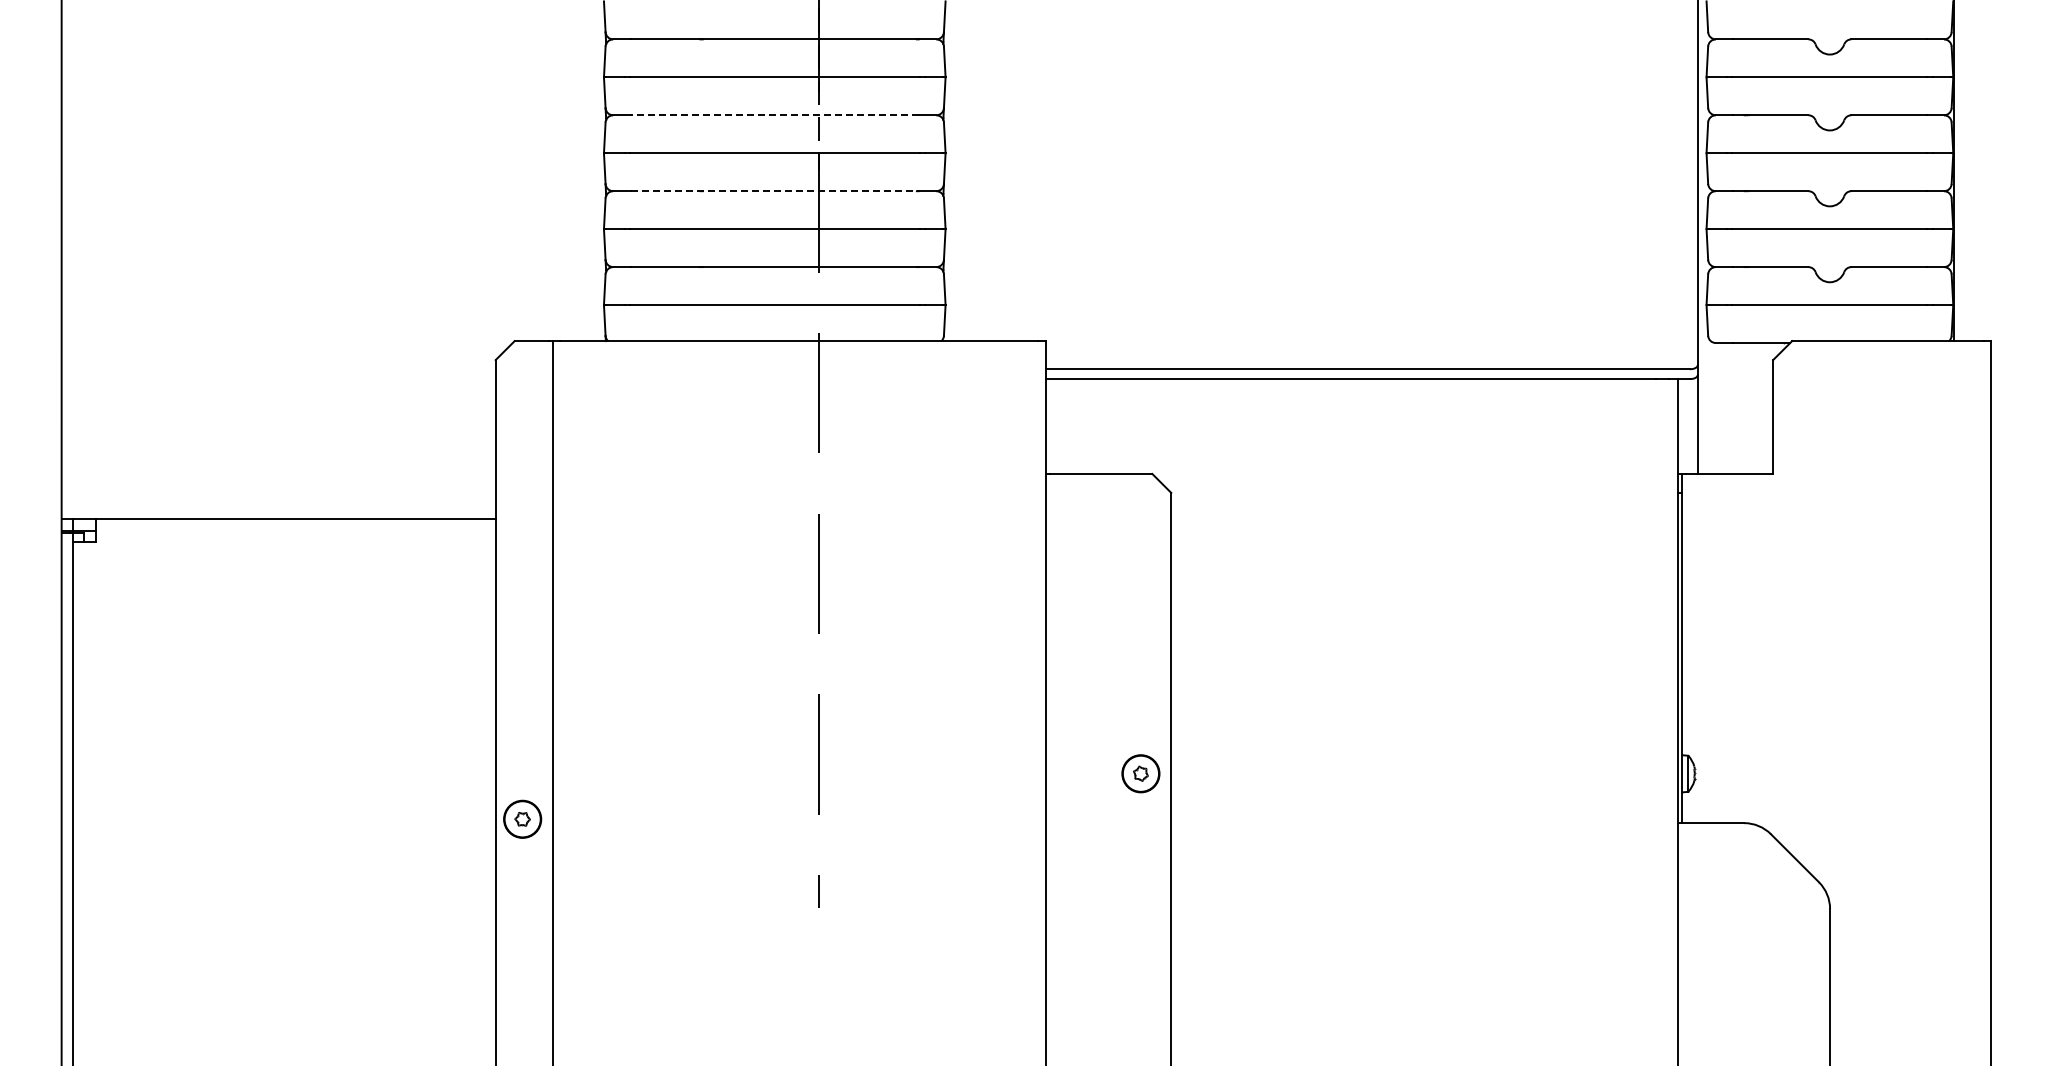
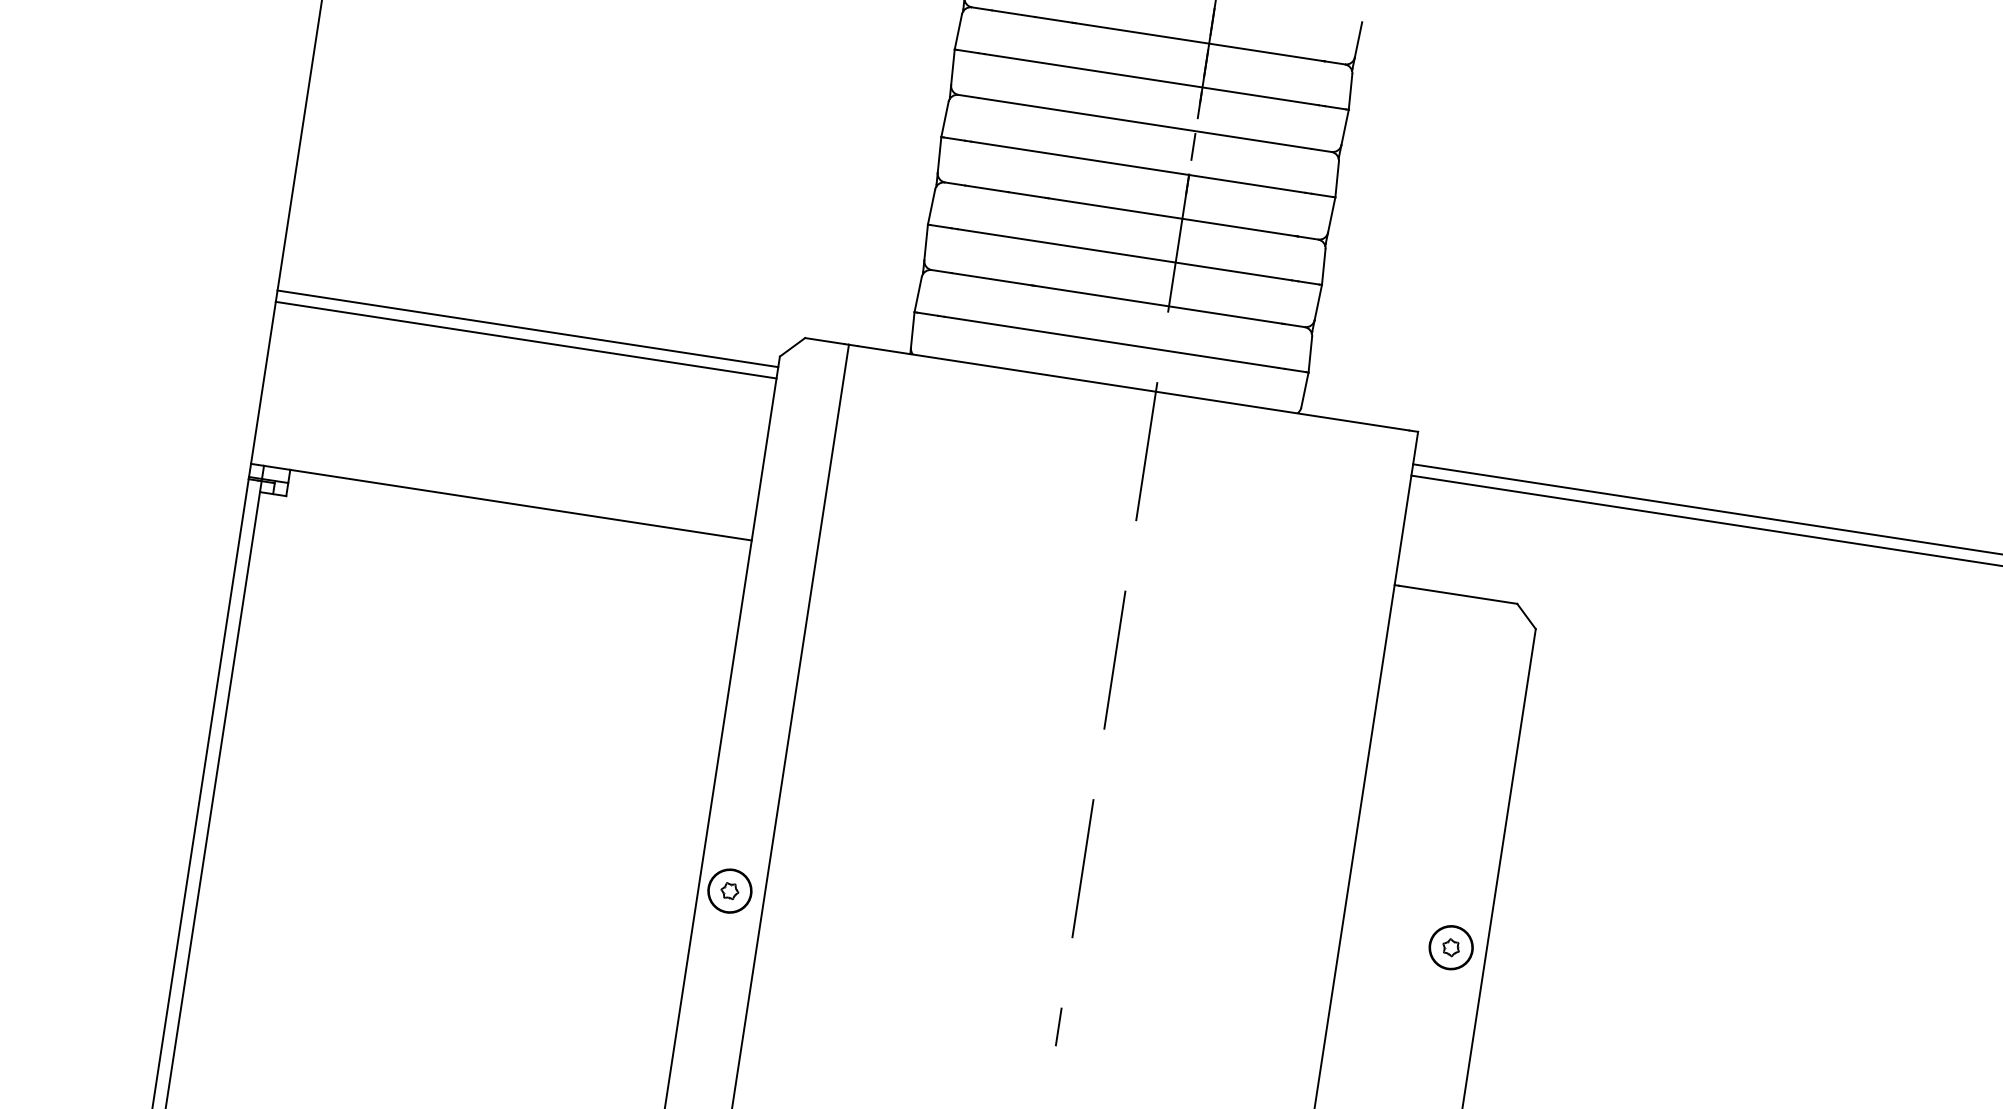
line: (774, 115) -> (1144, 123), dashed -> solid
line: (775, 191) -> (1132, 211), dashed -> solid
line: (278, 369) -> (527, 329), added
line: (278, 379) -> (525, 340), added

